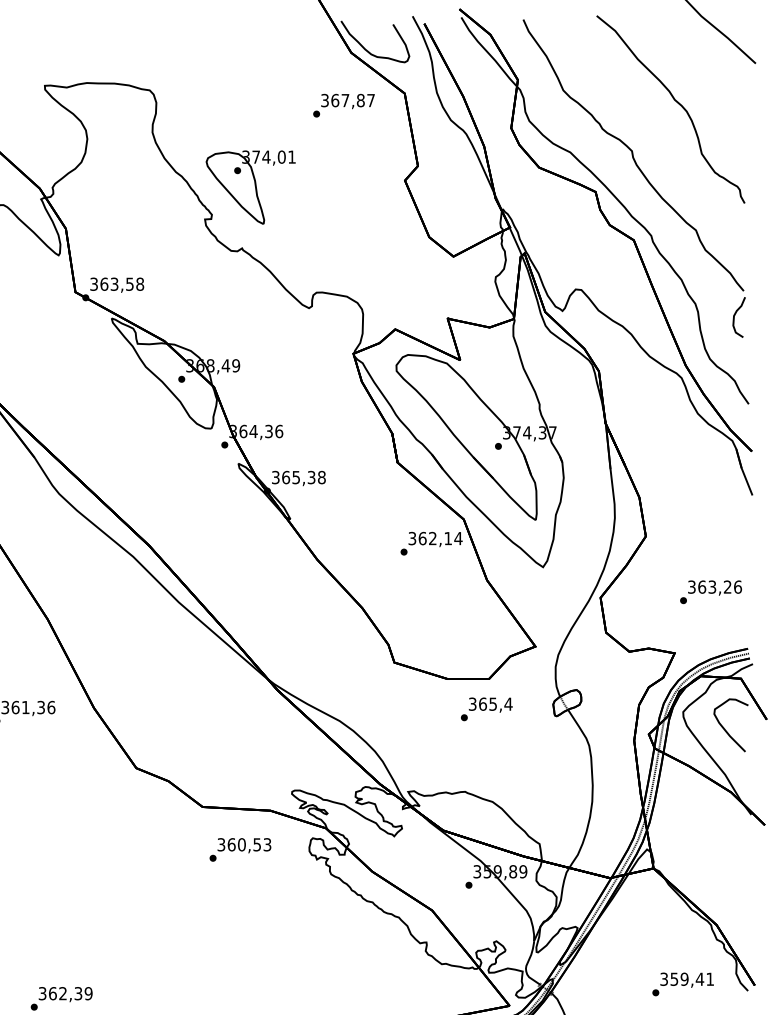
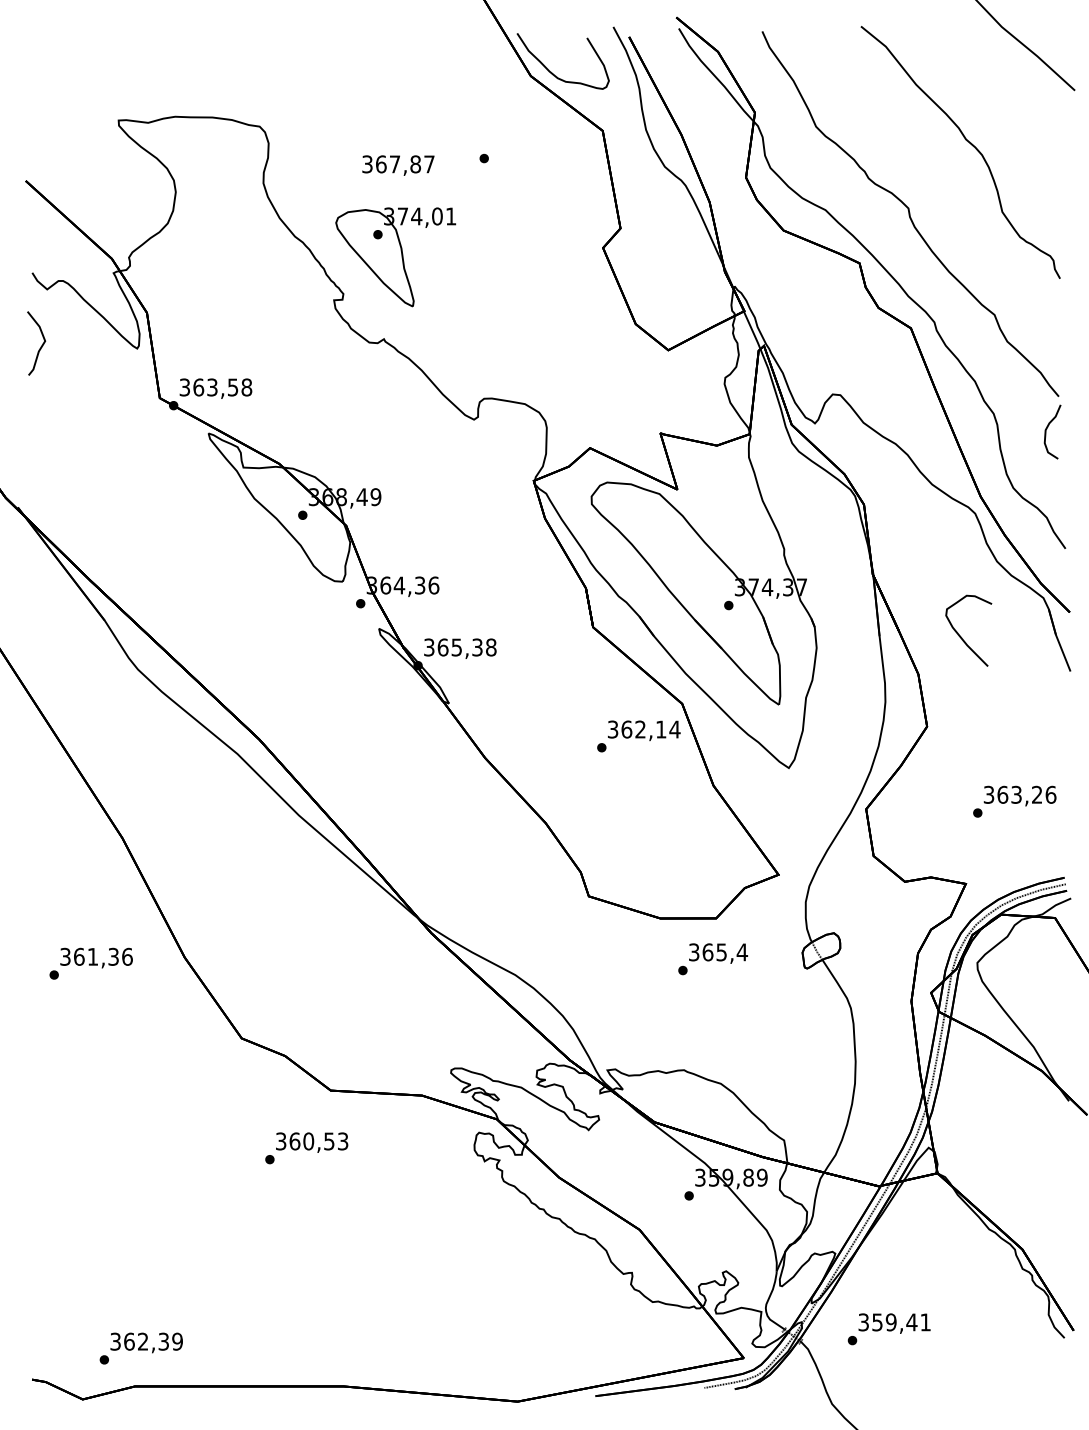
text: (348, 101) -> (398, 165), moved
part: (725, 729) -> (961, 636), moved
text: (240, 850) -> (306, 1148), moved
text: (682, 984) -> (888, 1329), moved

